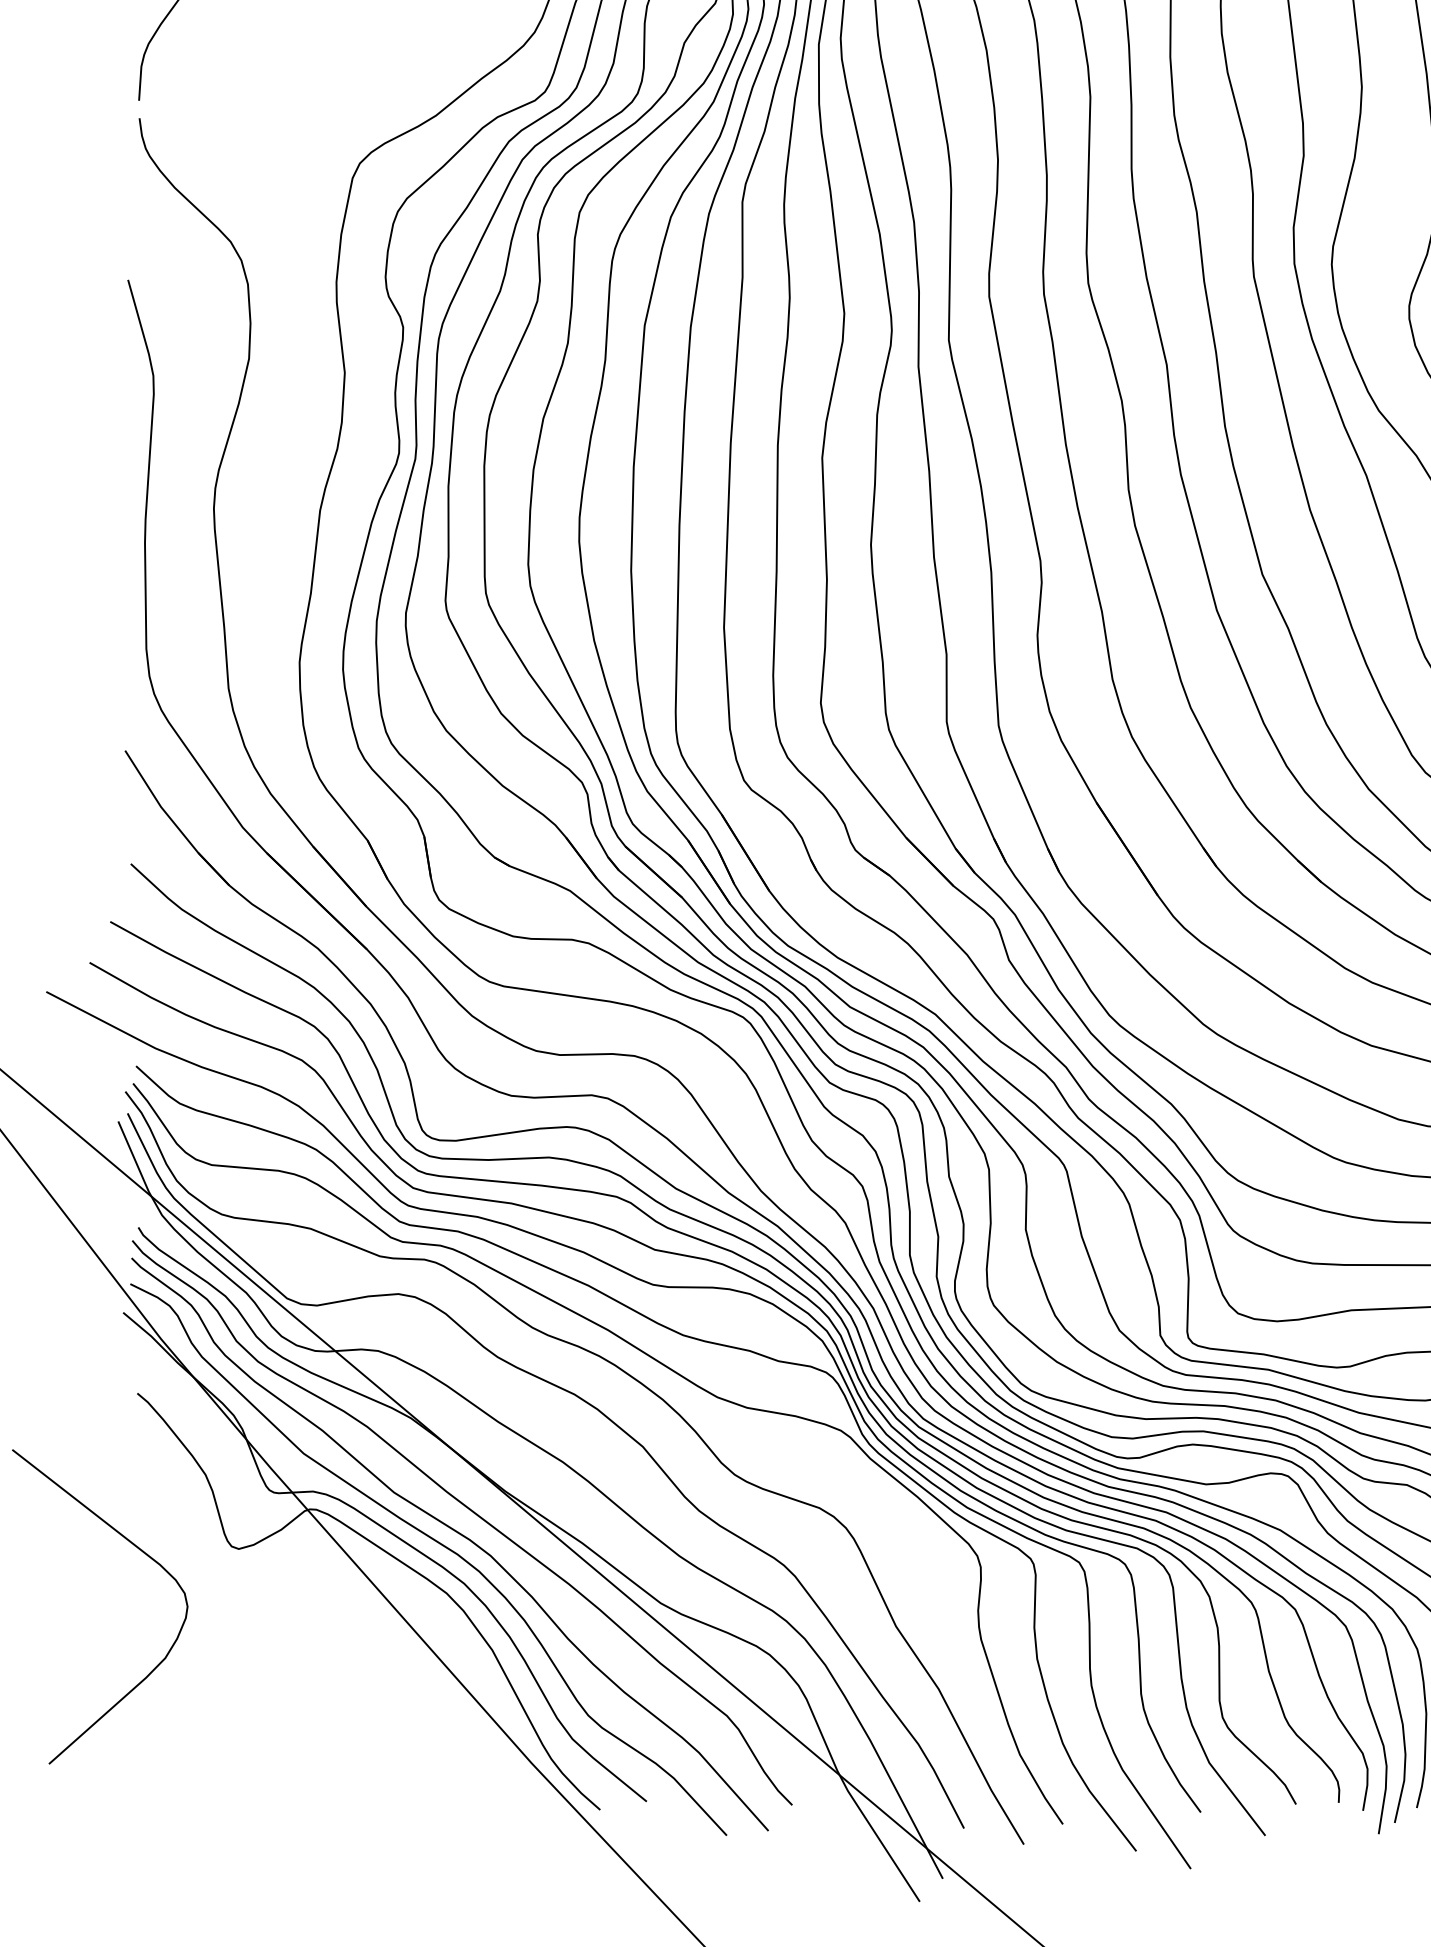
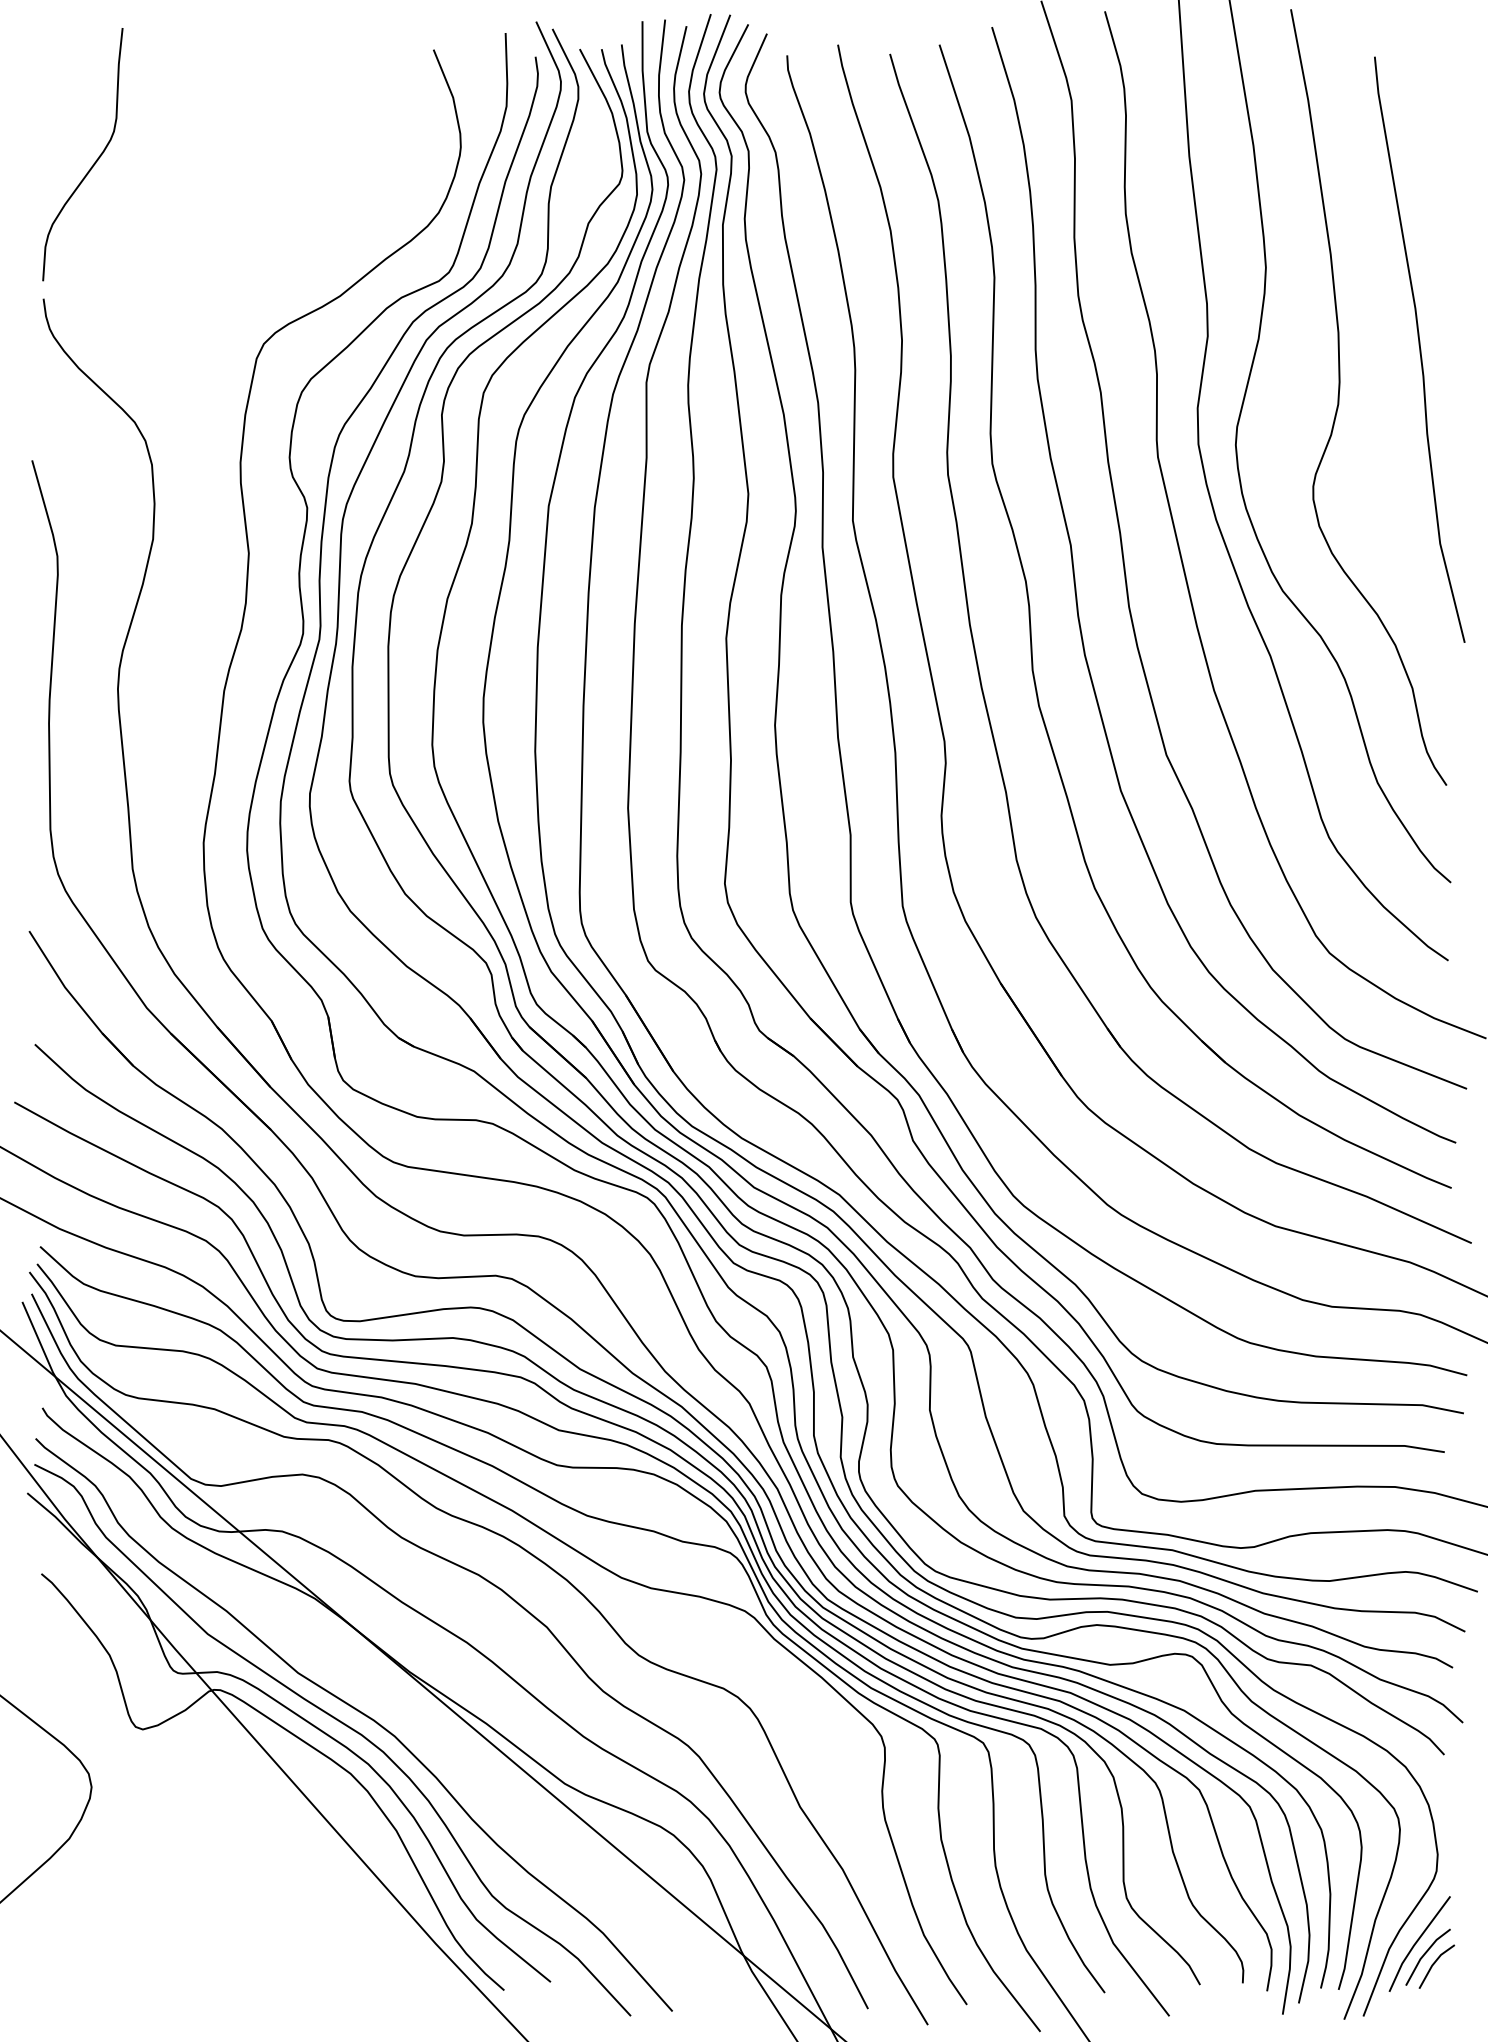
curve: (471, 1512) -> (375, 1692), removed

